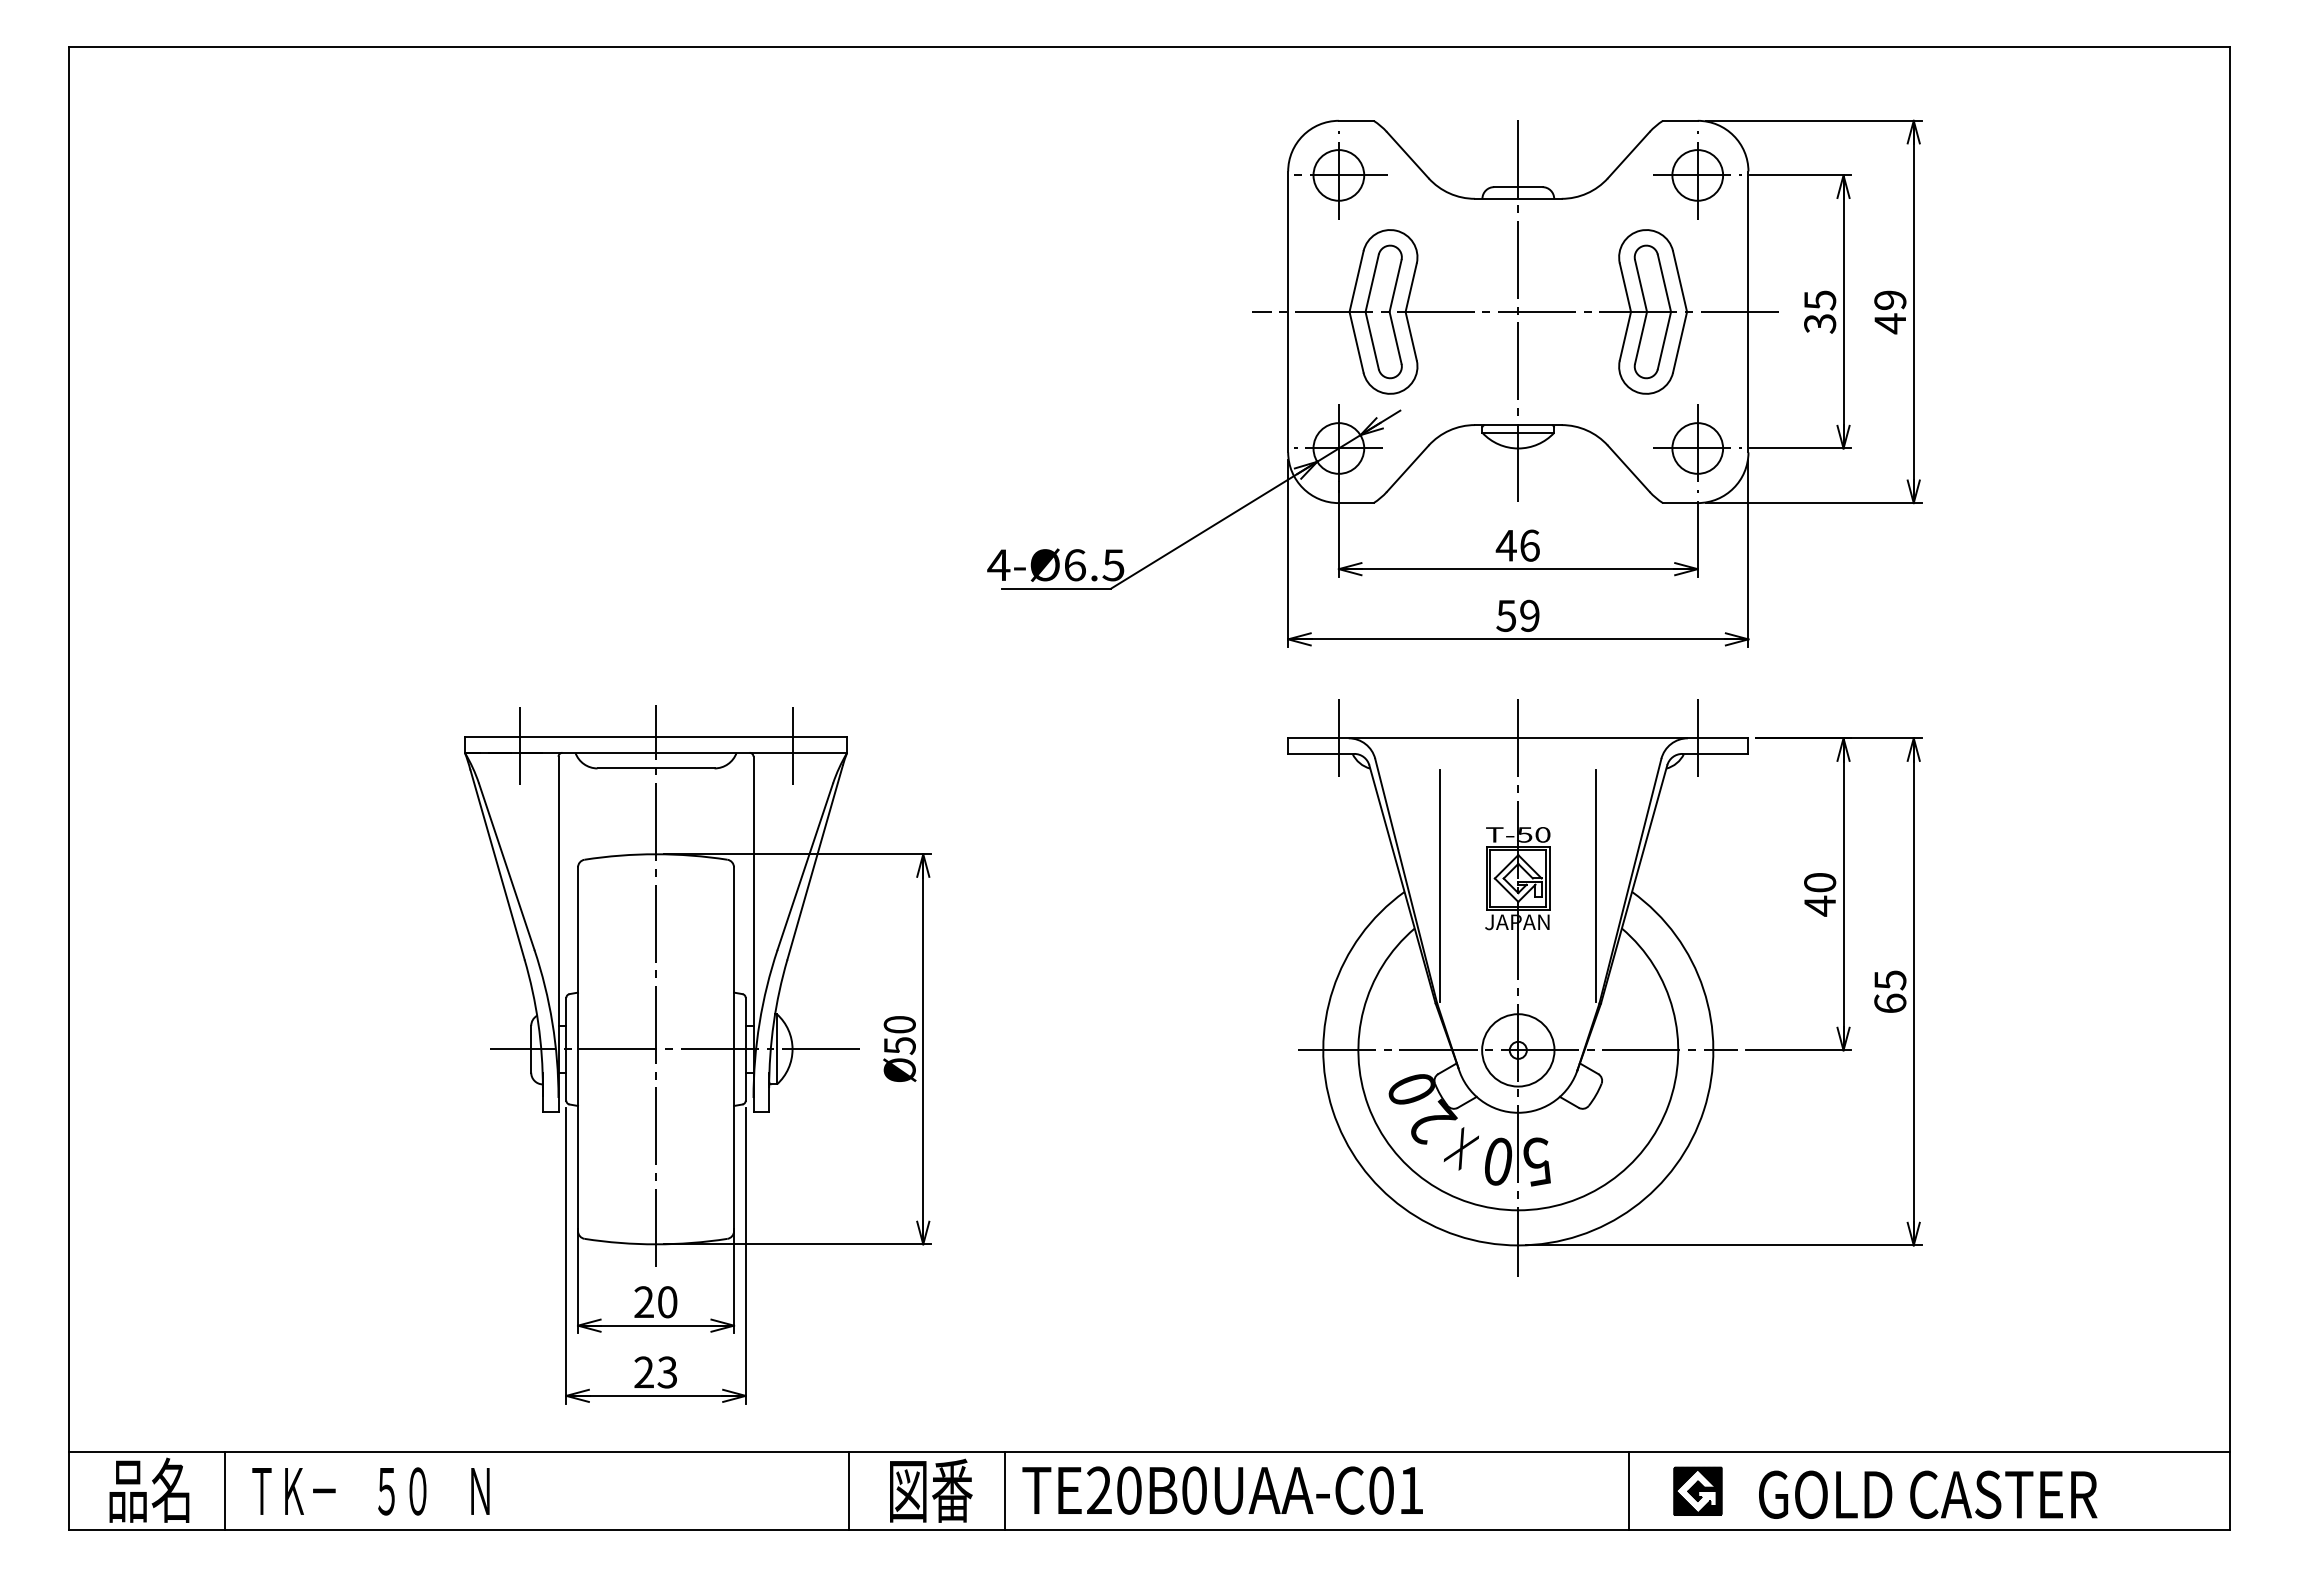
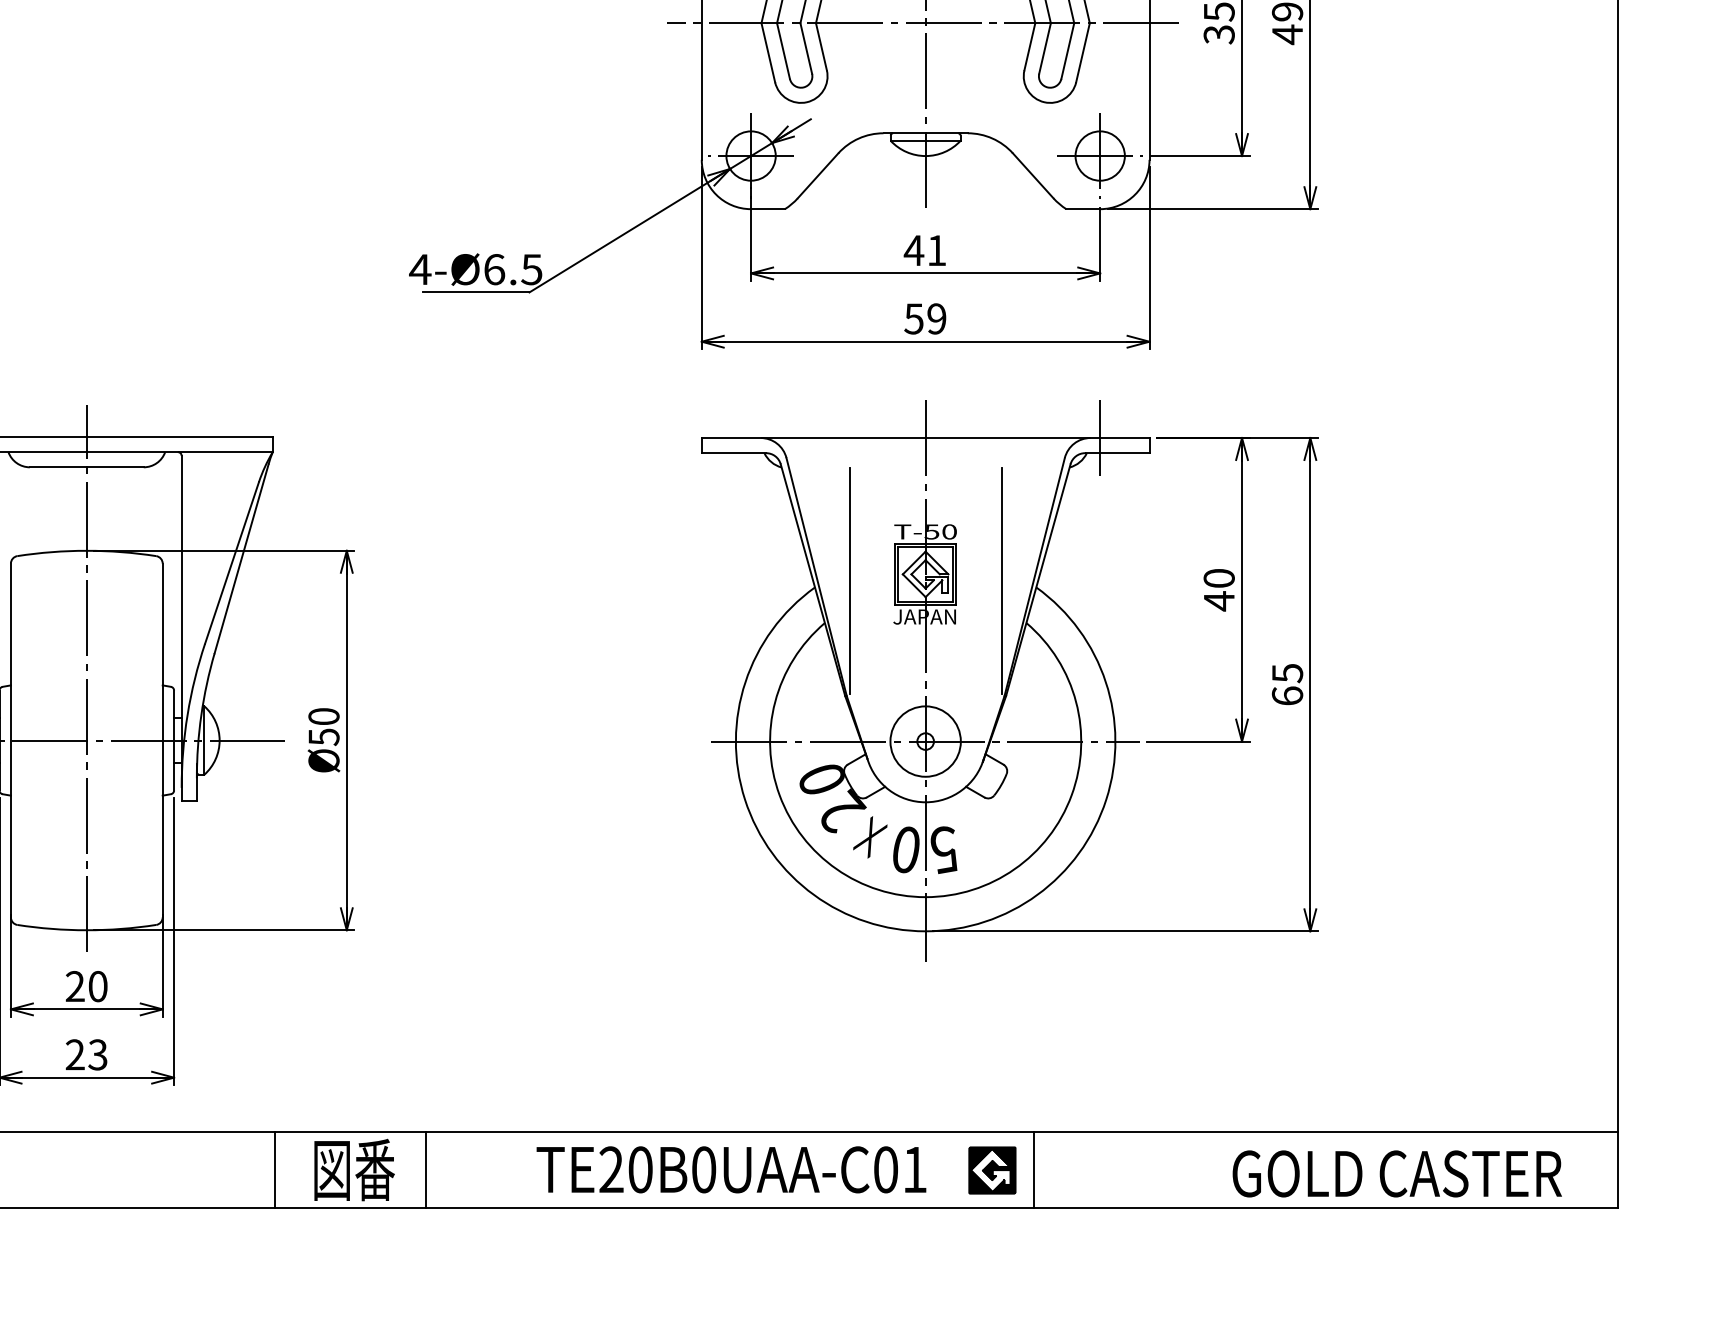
text: (1529, 545) -> (936, 250), 46 -> 41
line: (1338, 741) -> (750, 441), removed
line: (792, 744) -> (219, 444), removed
text: (1222, 1490) -> (731, 1169), moved
part: (1697, 1490) -> (991, 1169), moved
text: (1928, 1494) -> (1397, 1173), moved

